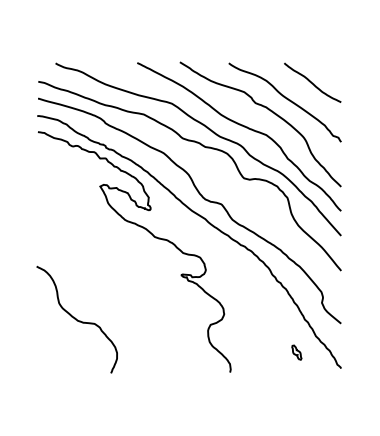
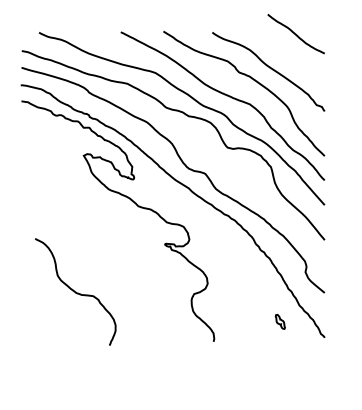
curve: (312, 82) -> (296, 33), moved
curve: (76, 319) -> (75, 291), moved

